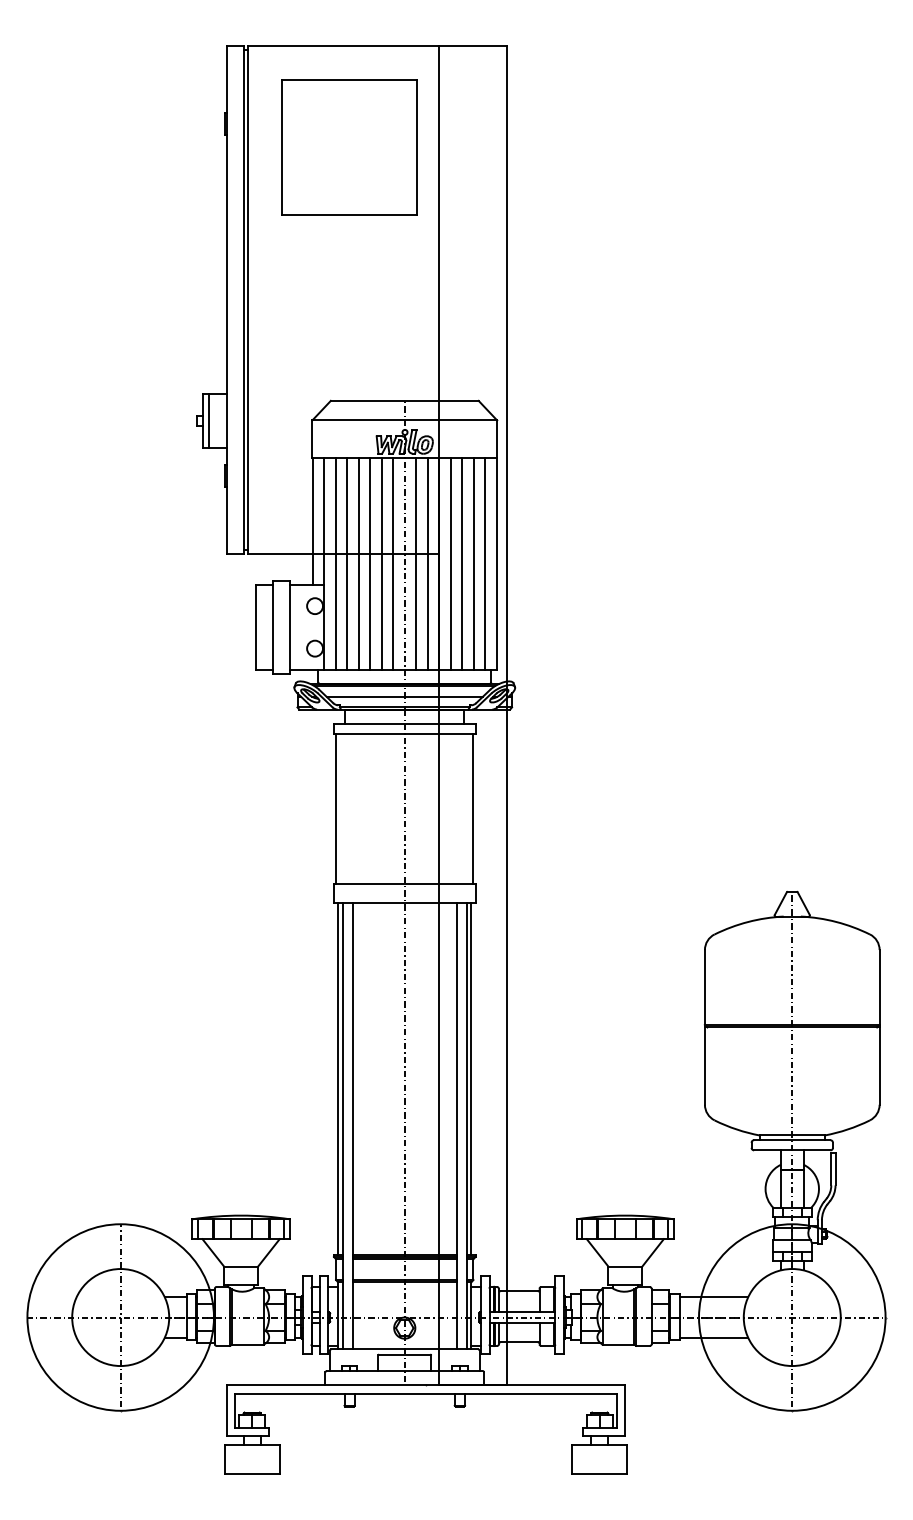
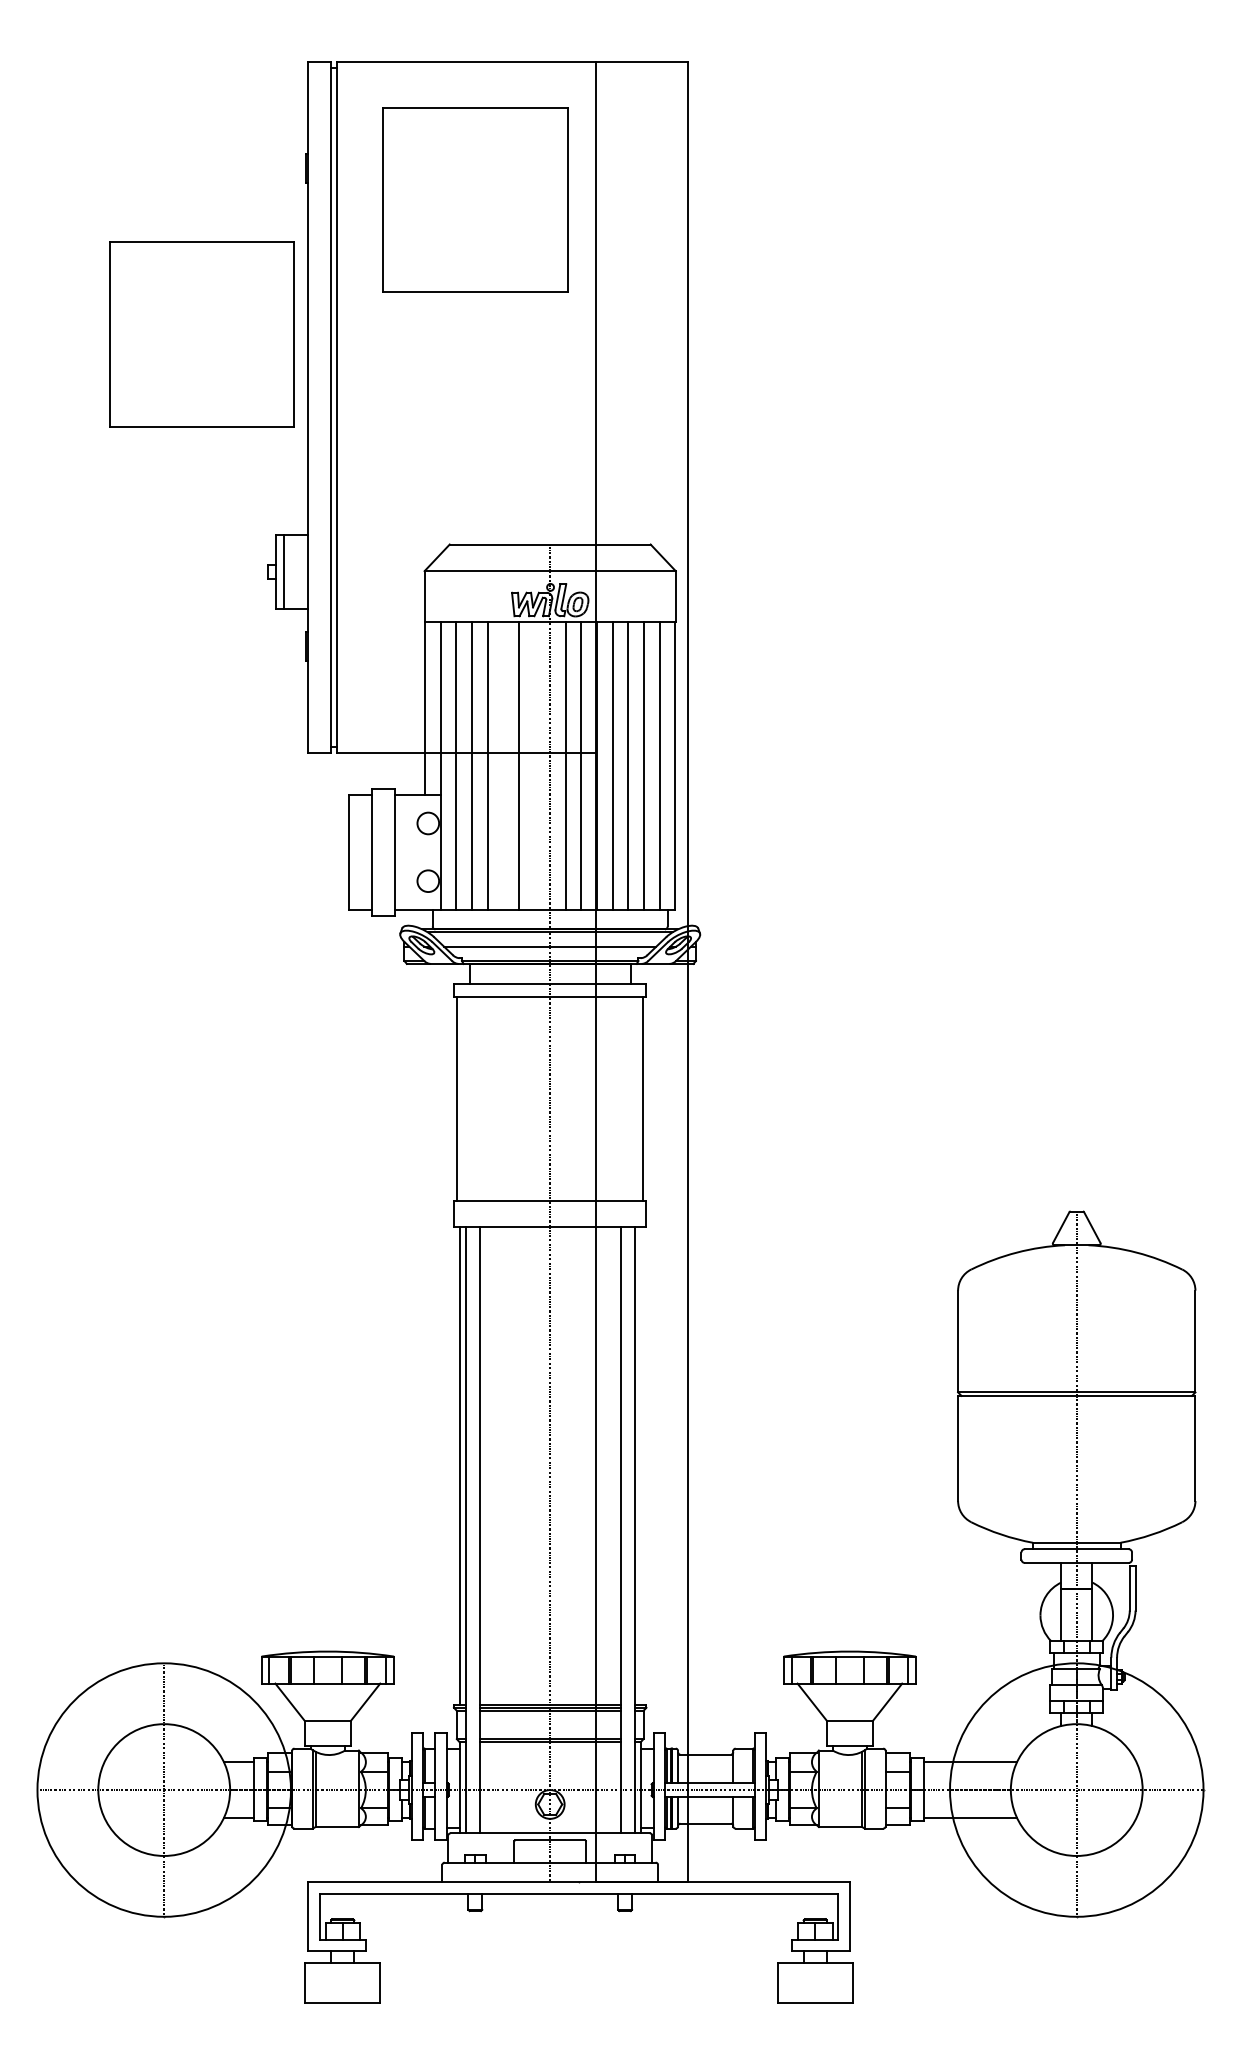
part: (148, 246) -> (201, 334), added
line: (370, 563) -> (503, 765), removed
line: (393, 563) -> (534, 765), removed
line: (471, 1078) -> (640, 1465), removed

